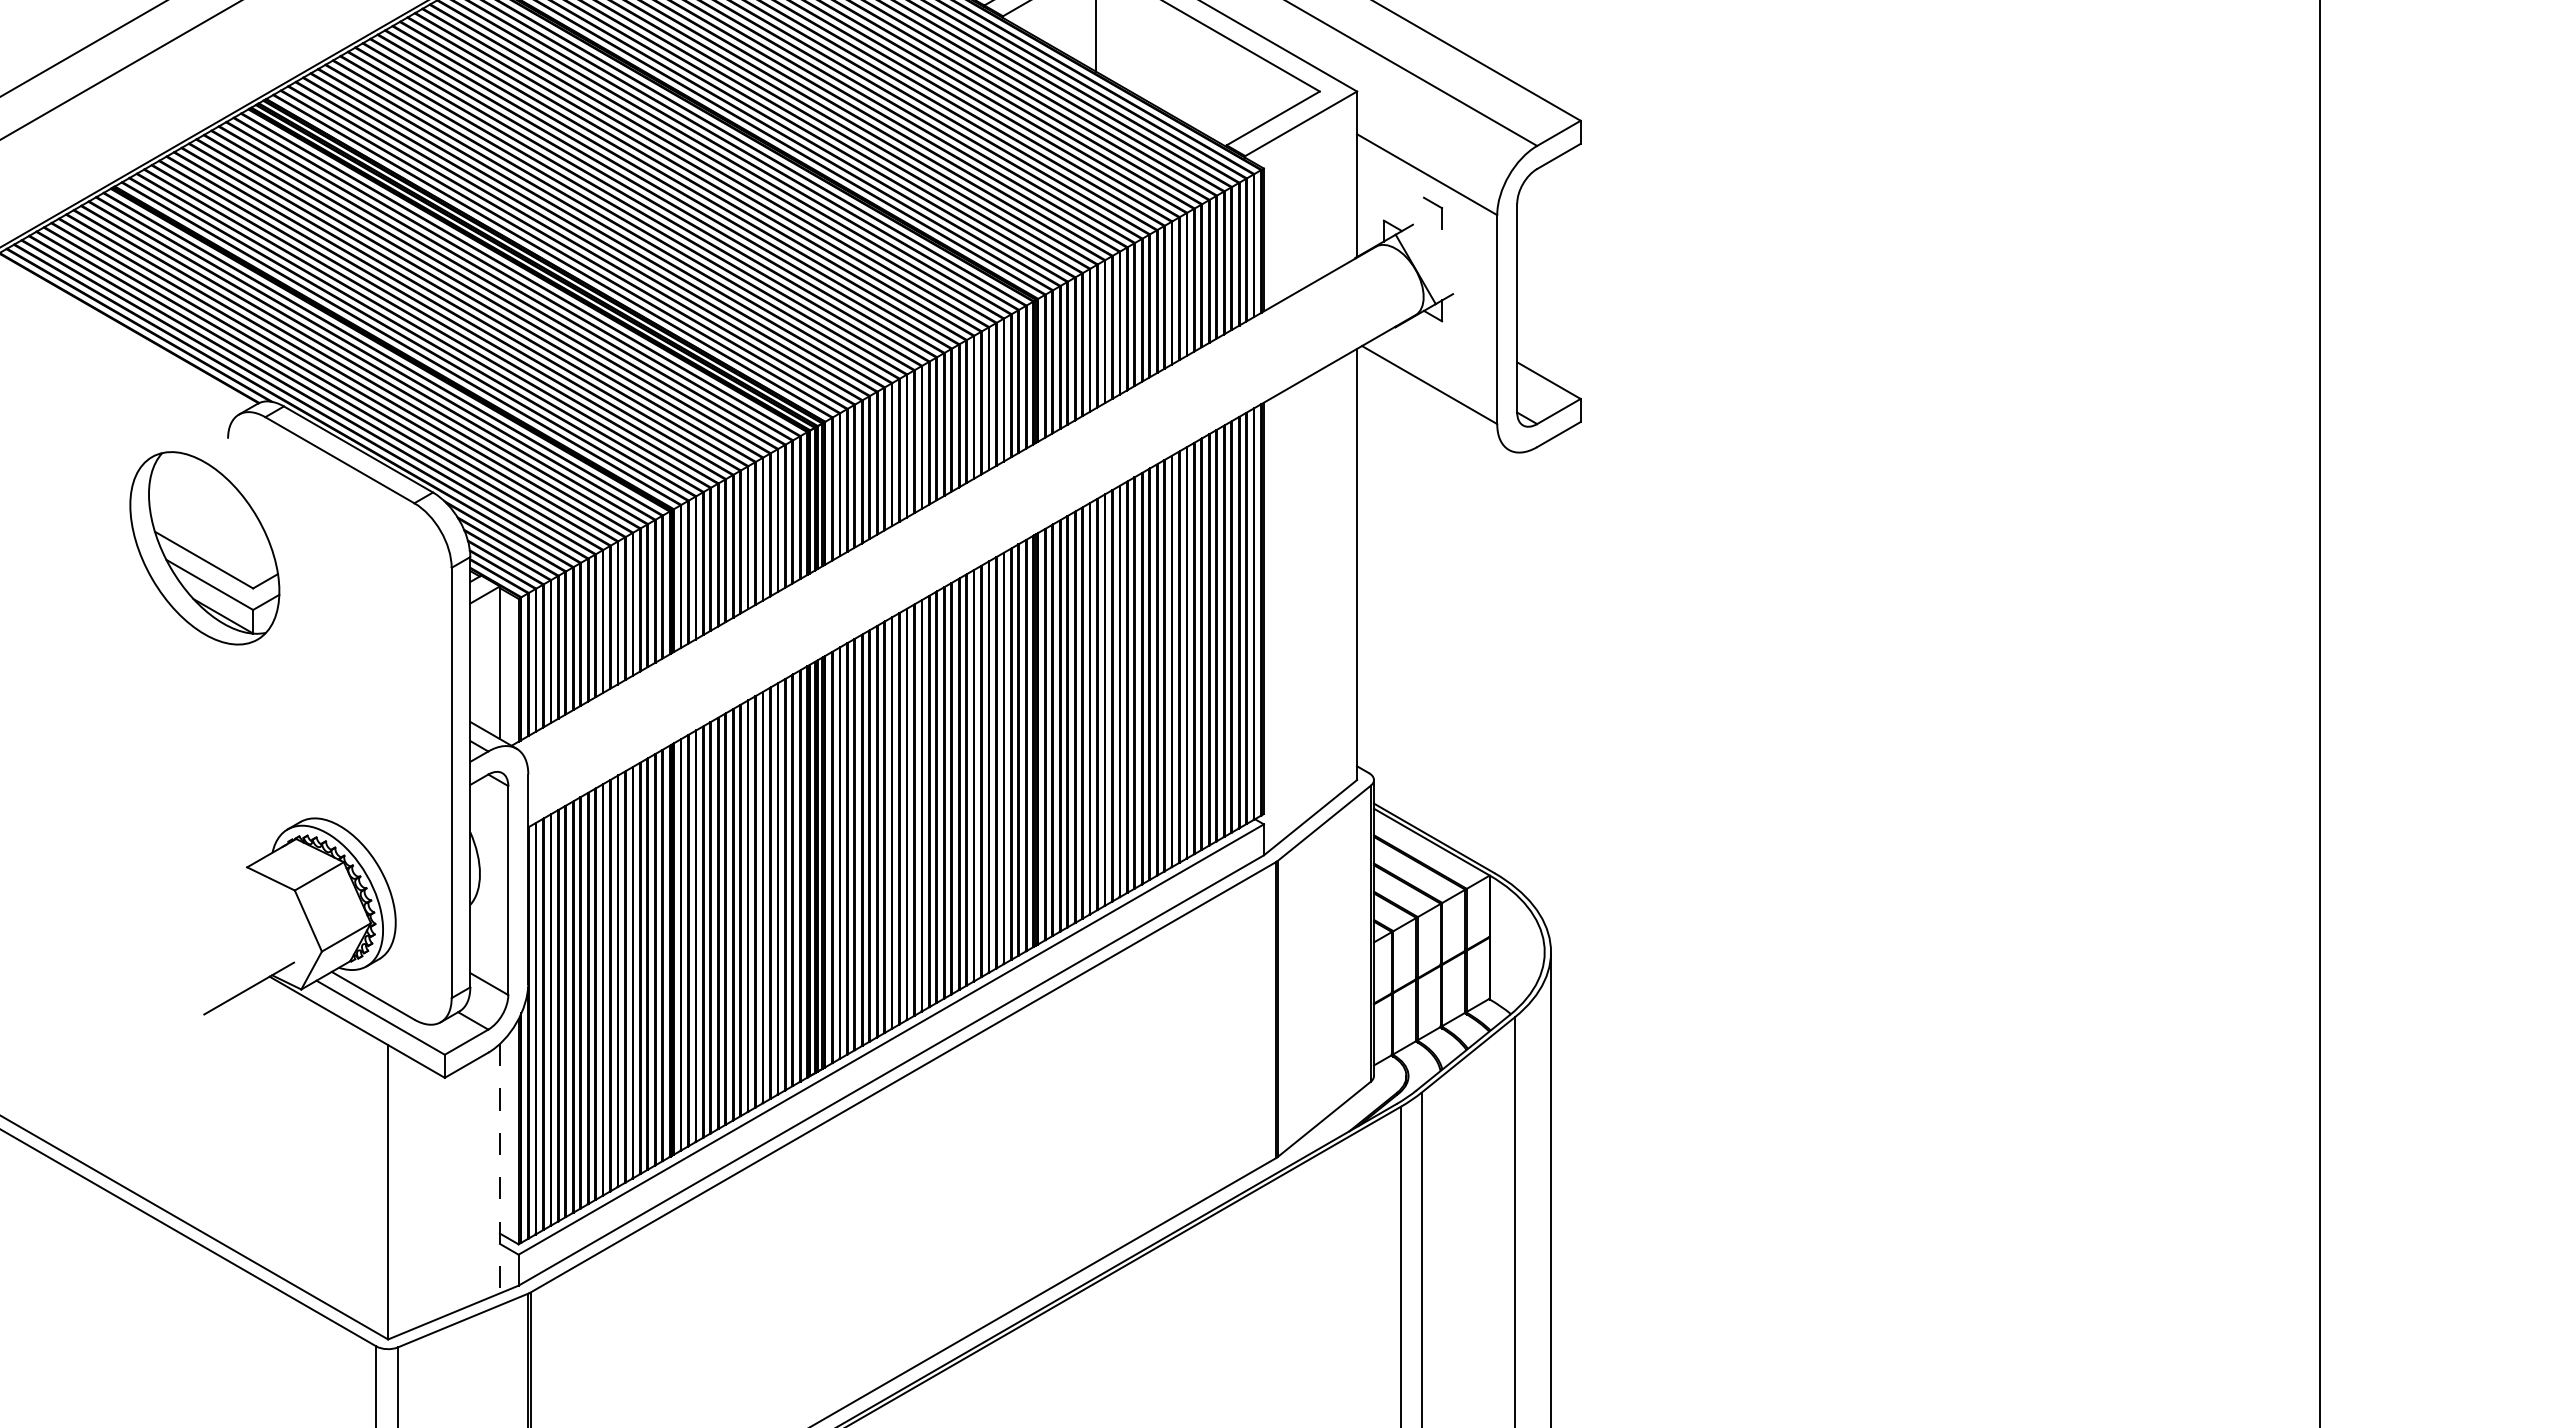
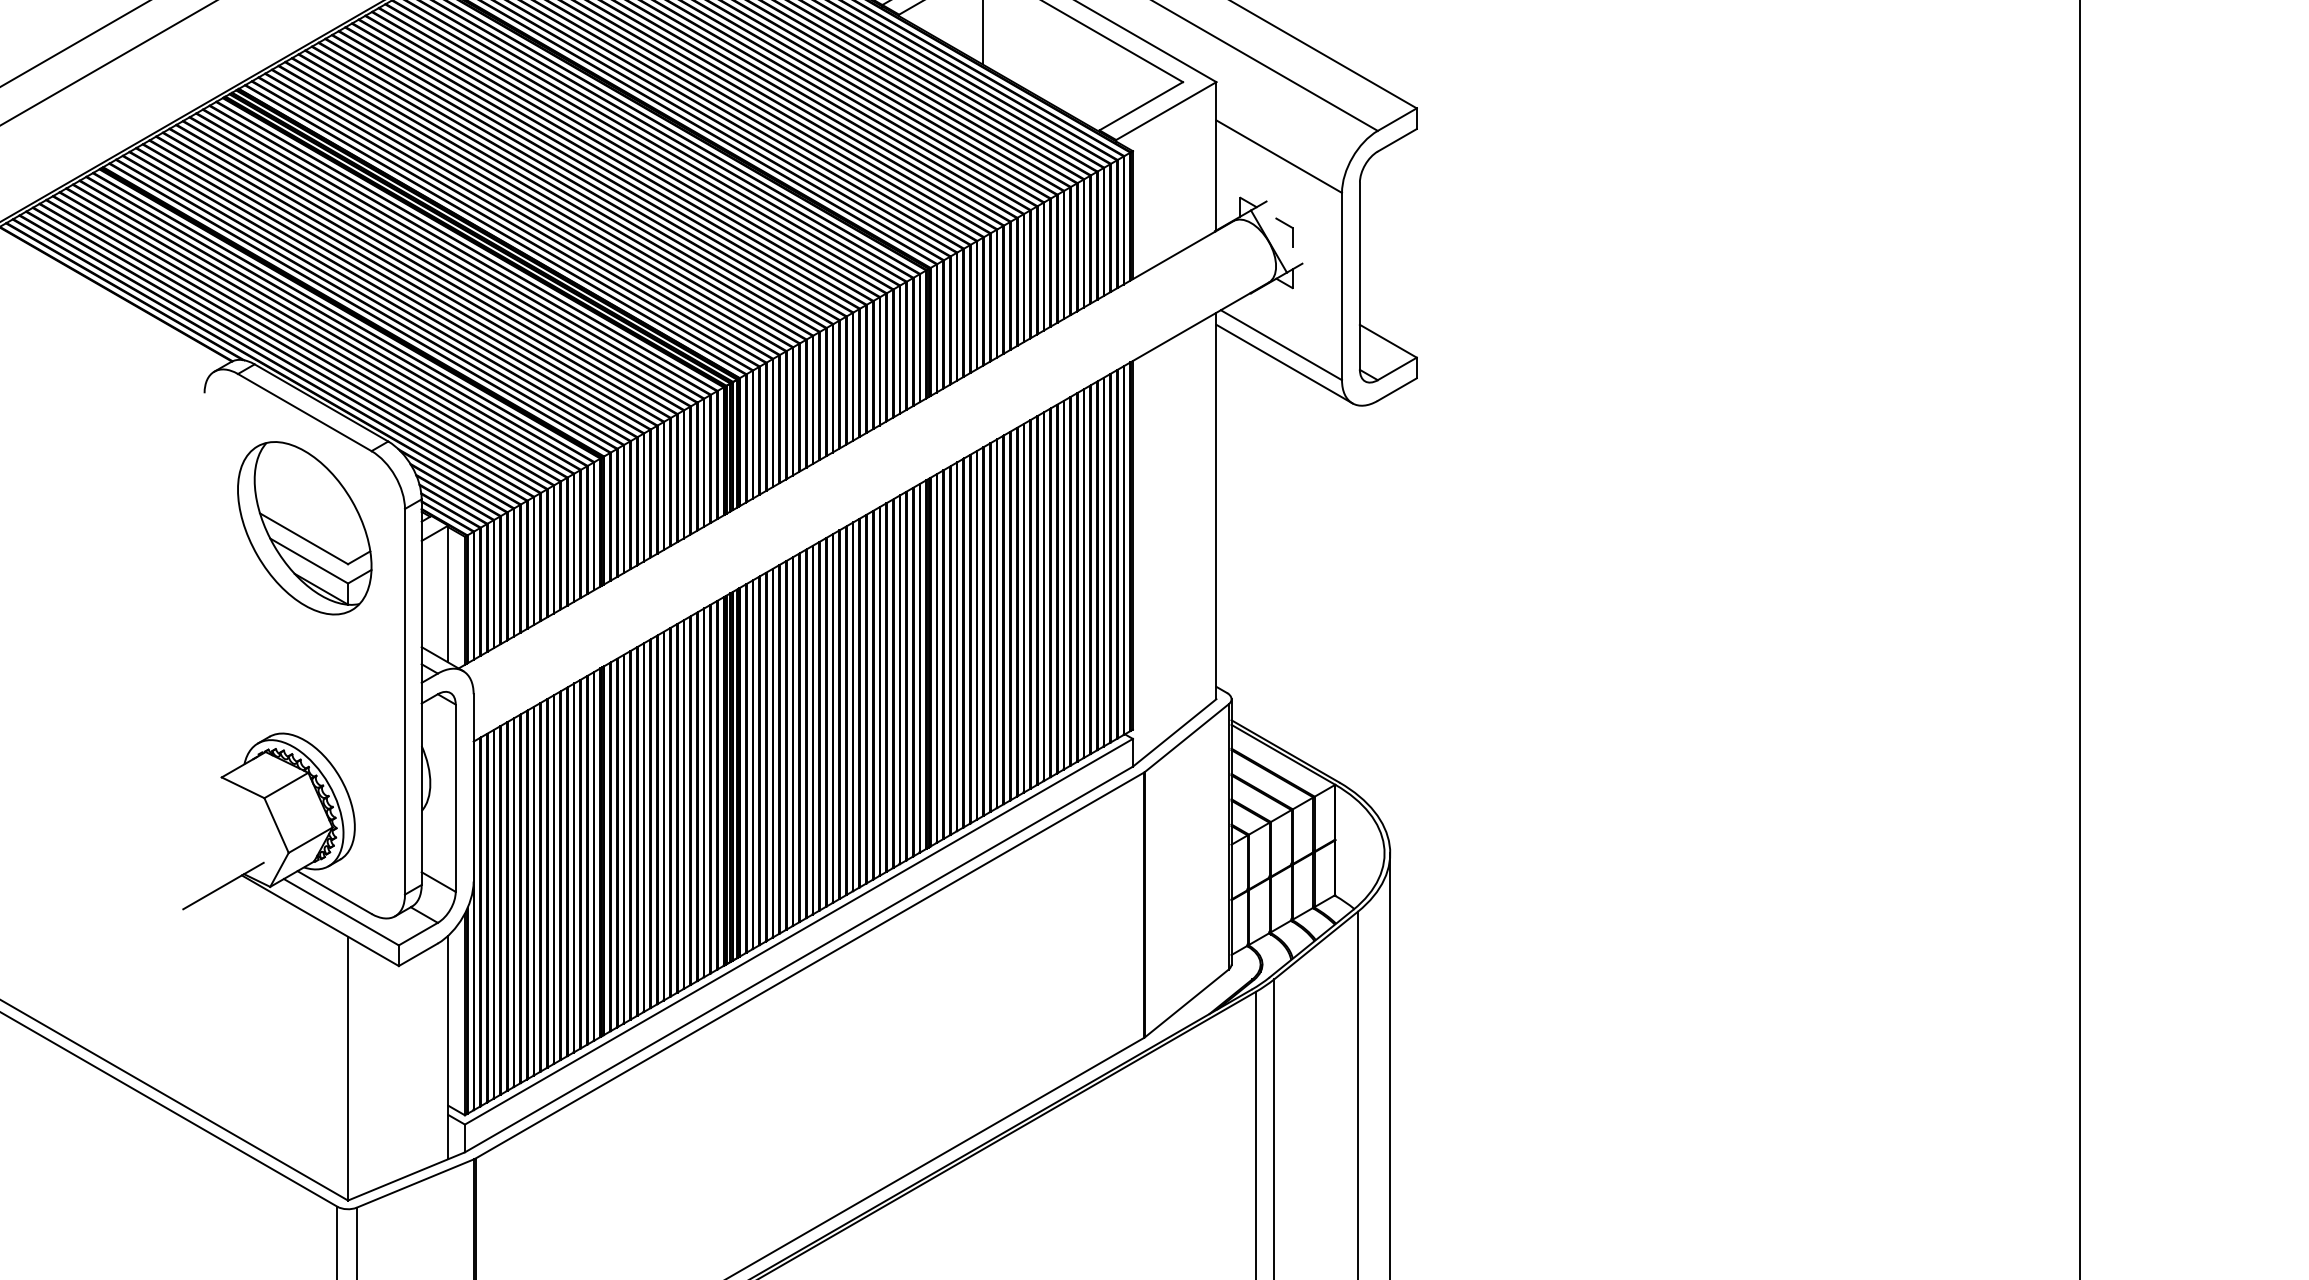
part: (1436, 206) -> (1287, 226), moved
line: (1432, 405) -> (1284, 363), added
part: (204, 548) -> (304, 528), moved
line: (499, 1168) -> (447, 1047), dashed -> solid

